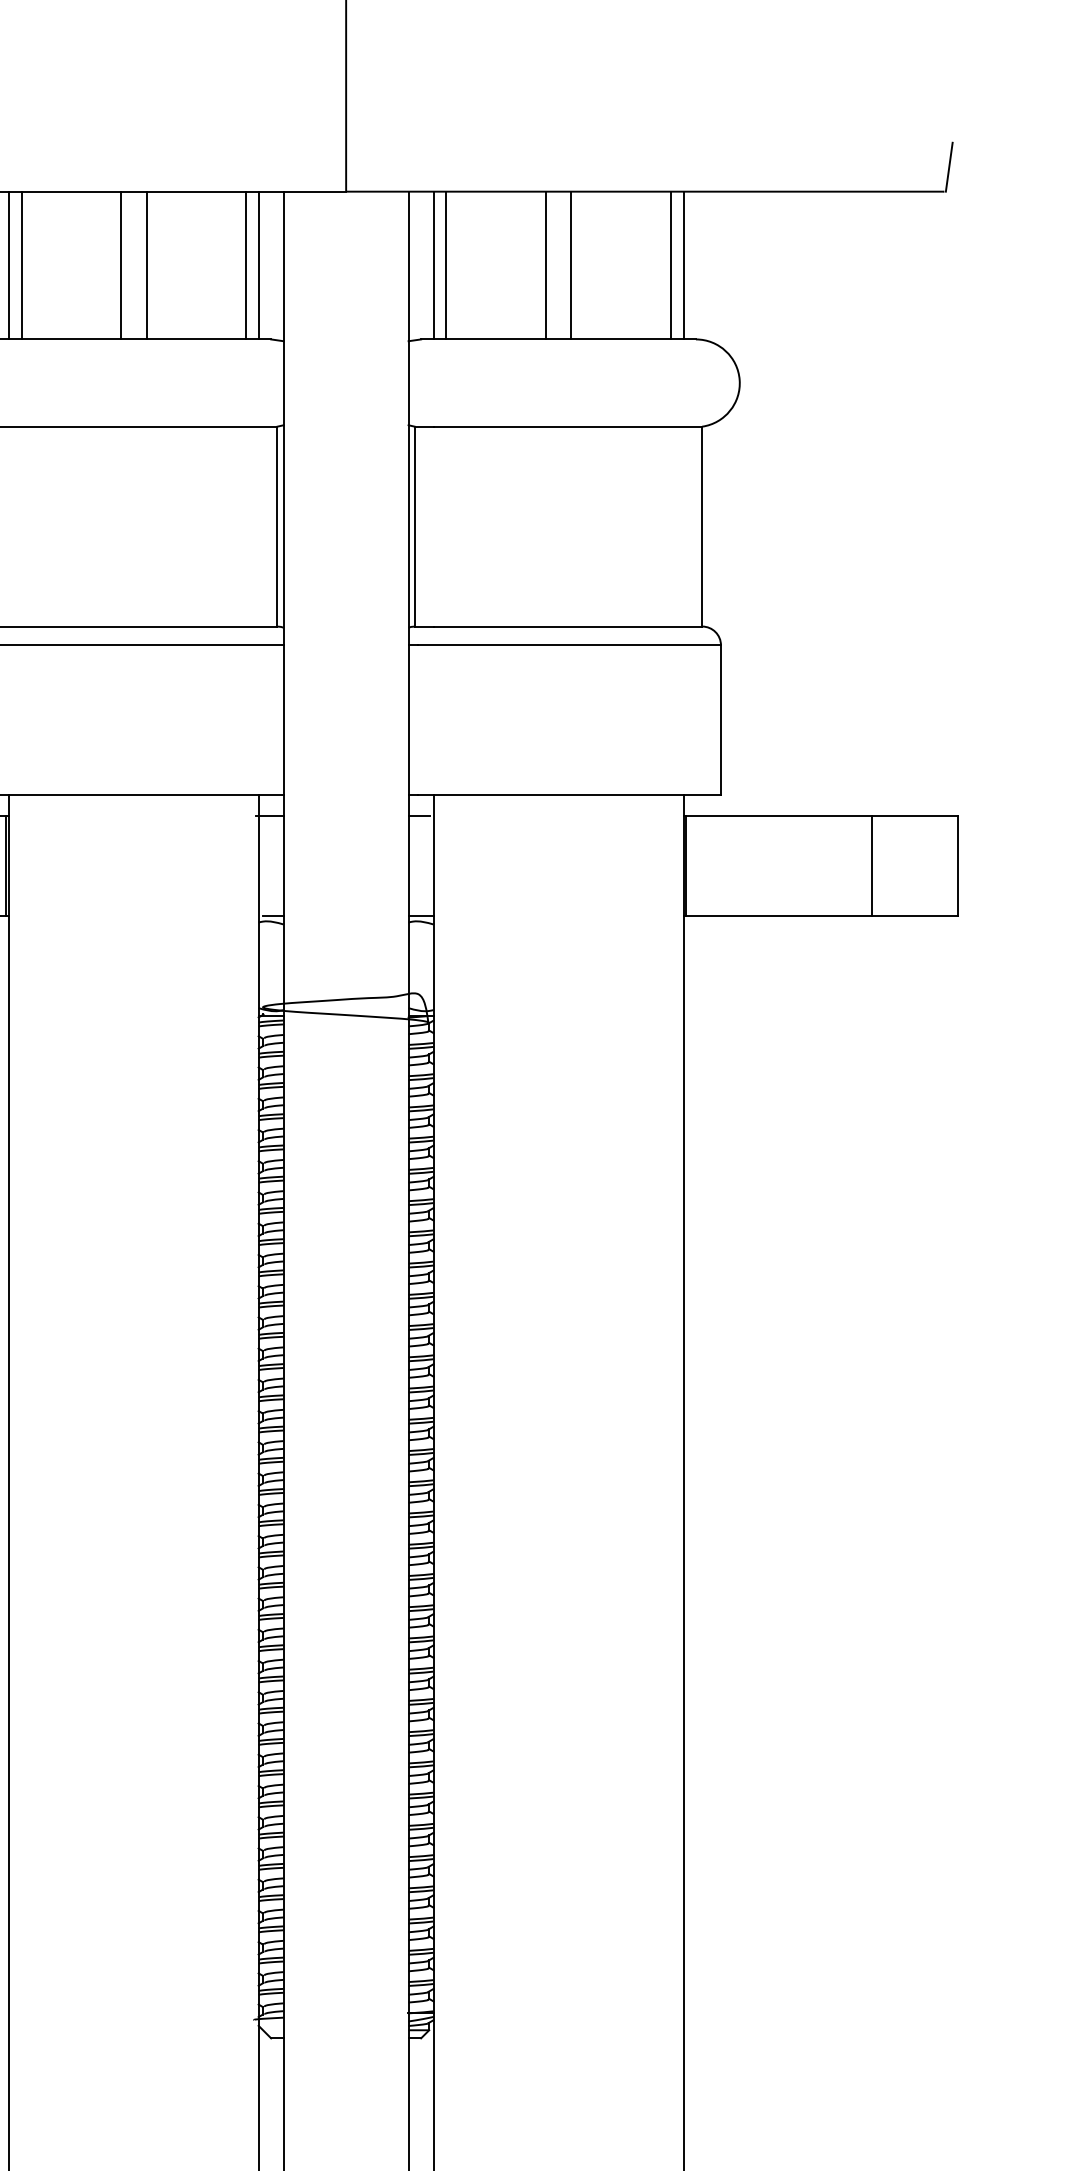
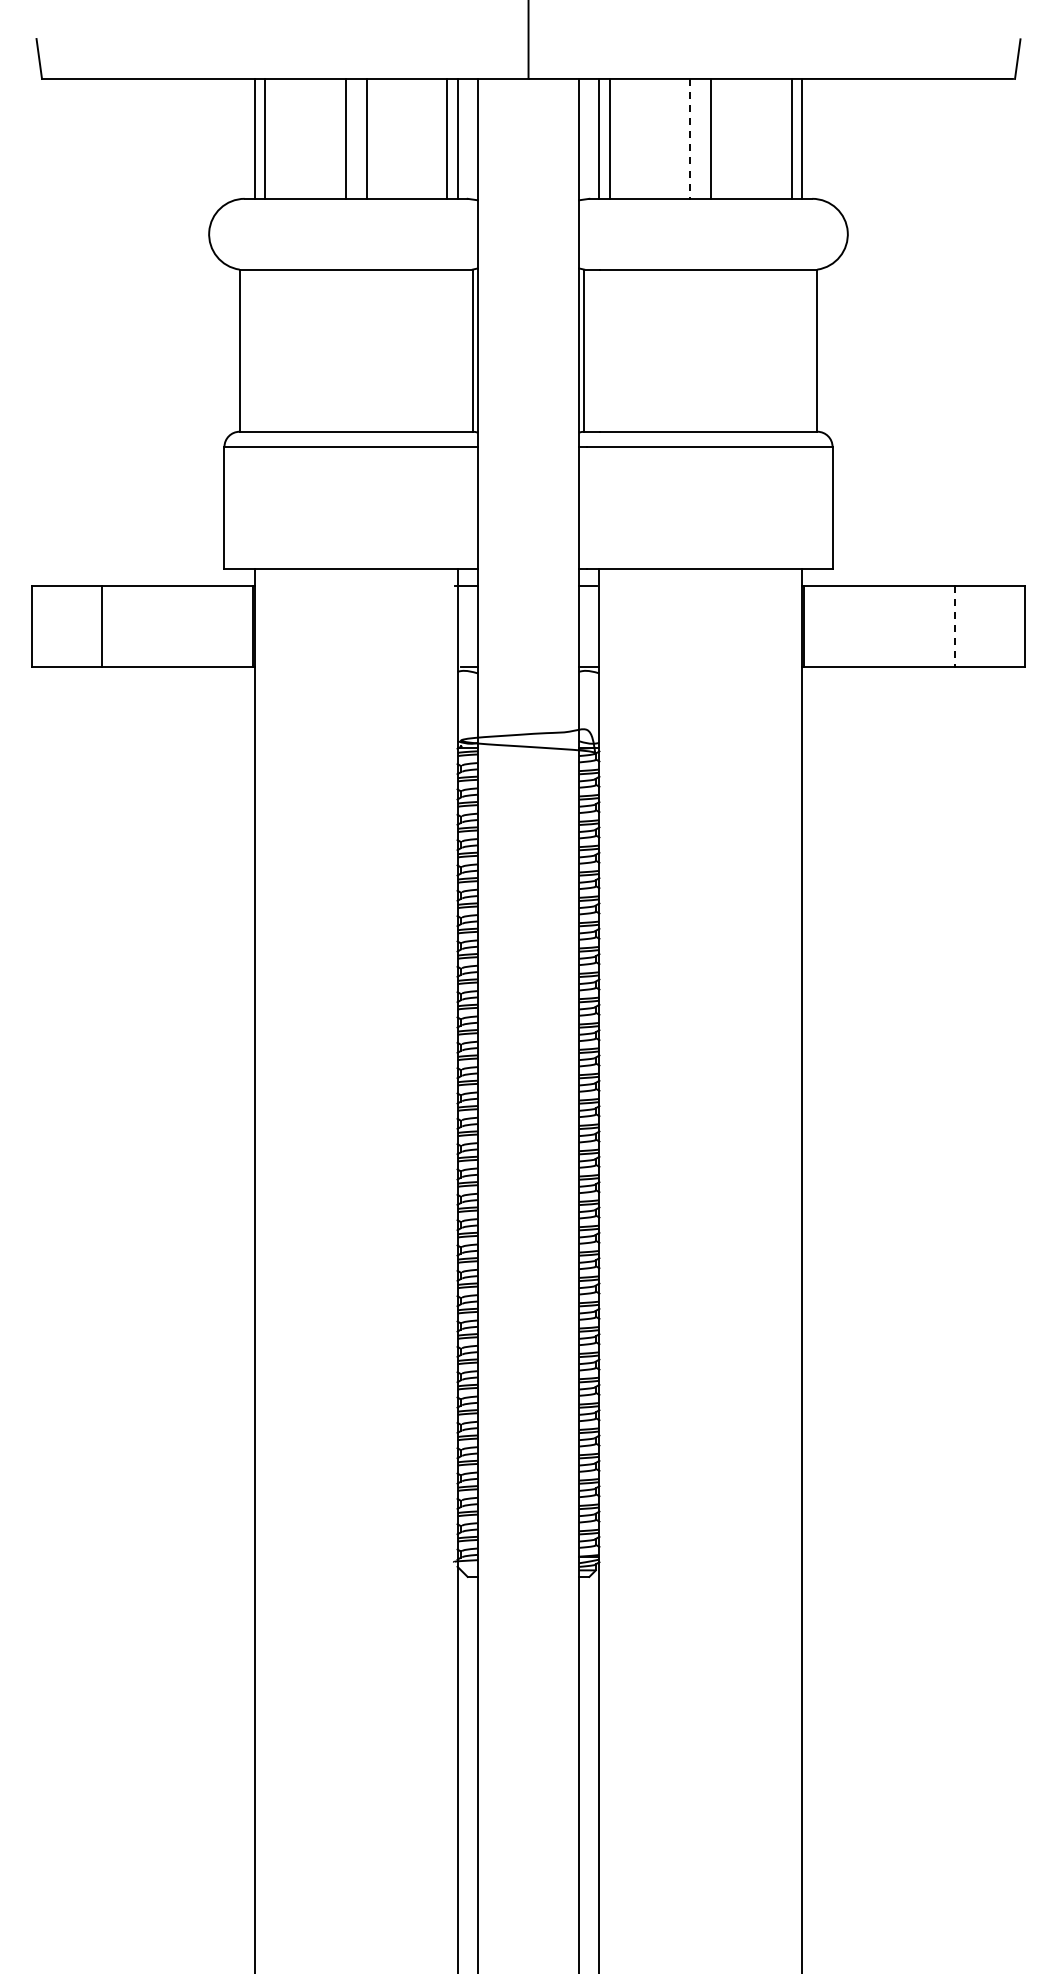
line: (545, 265) -> (690, 138), solid -> dashed
line: (872, 866) -> (955, 626), solid -> dashed

